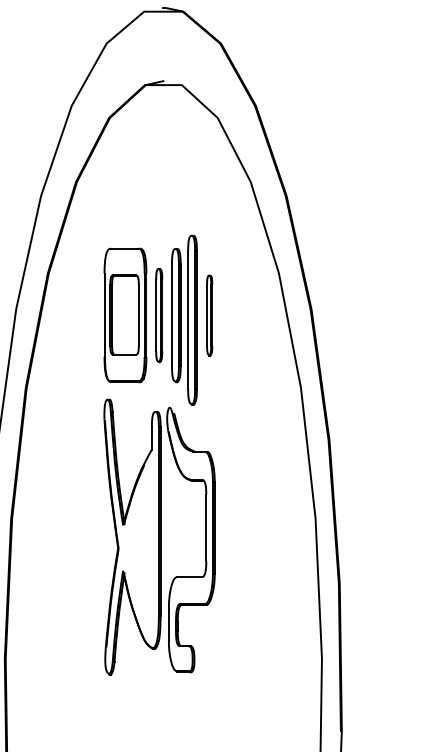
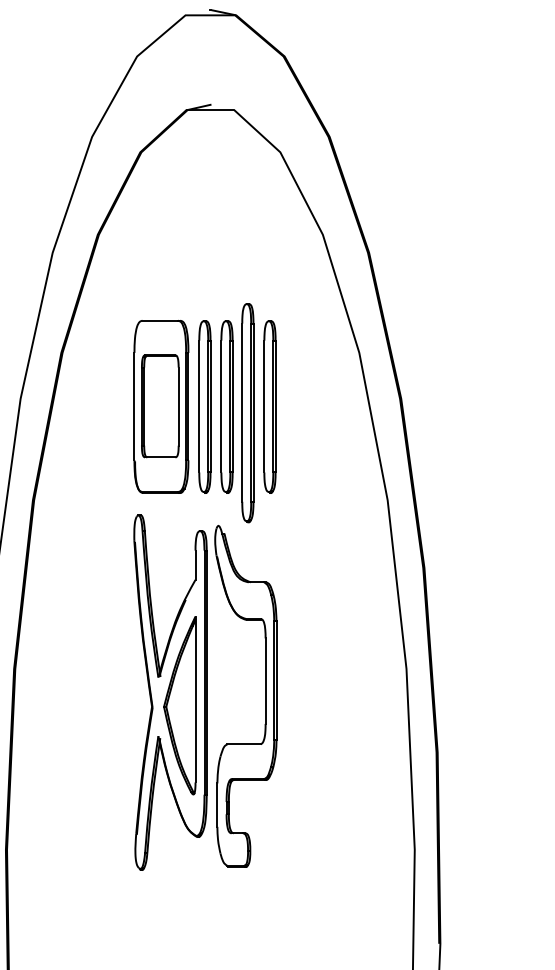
part: (158, 315) -> (204, 406), size x1.43
part: (209, 315) -> (269, 406), size x1.67
part: (139, 547) -> (179, 705), added

